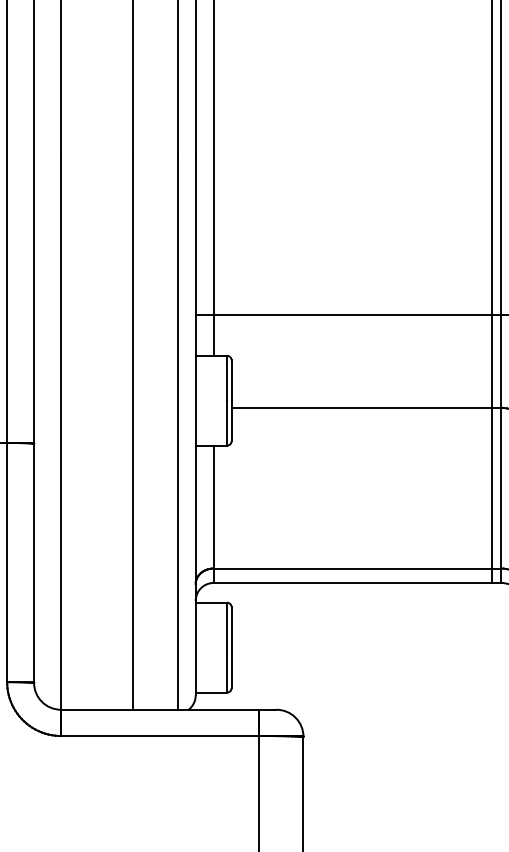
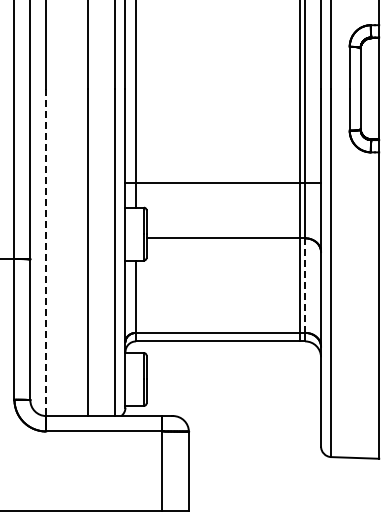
line: (61, 431) -> (46, 252), solid -> dashed
line: (501, 487) -> (305, 285), solid -> dashed

